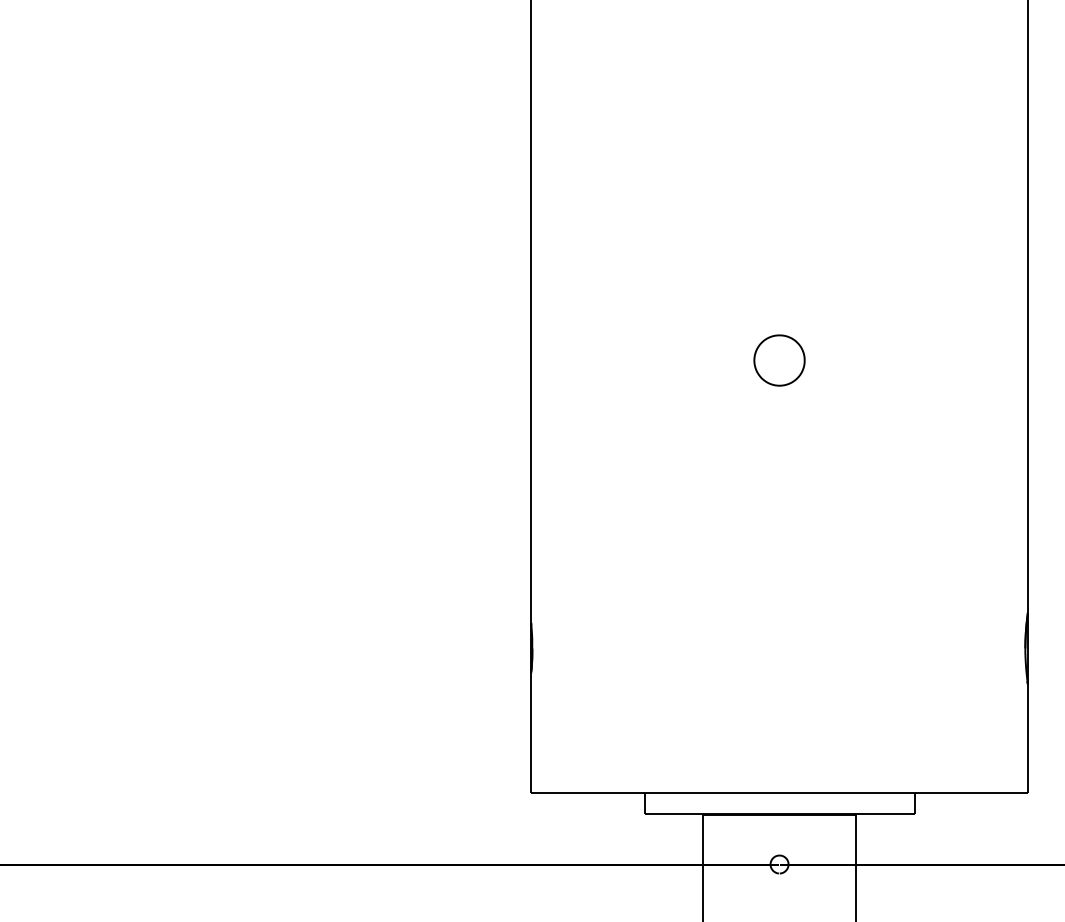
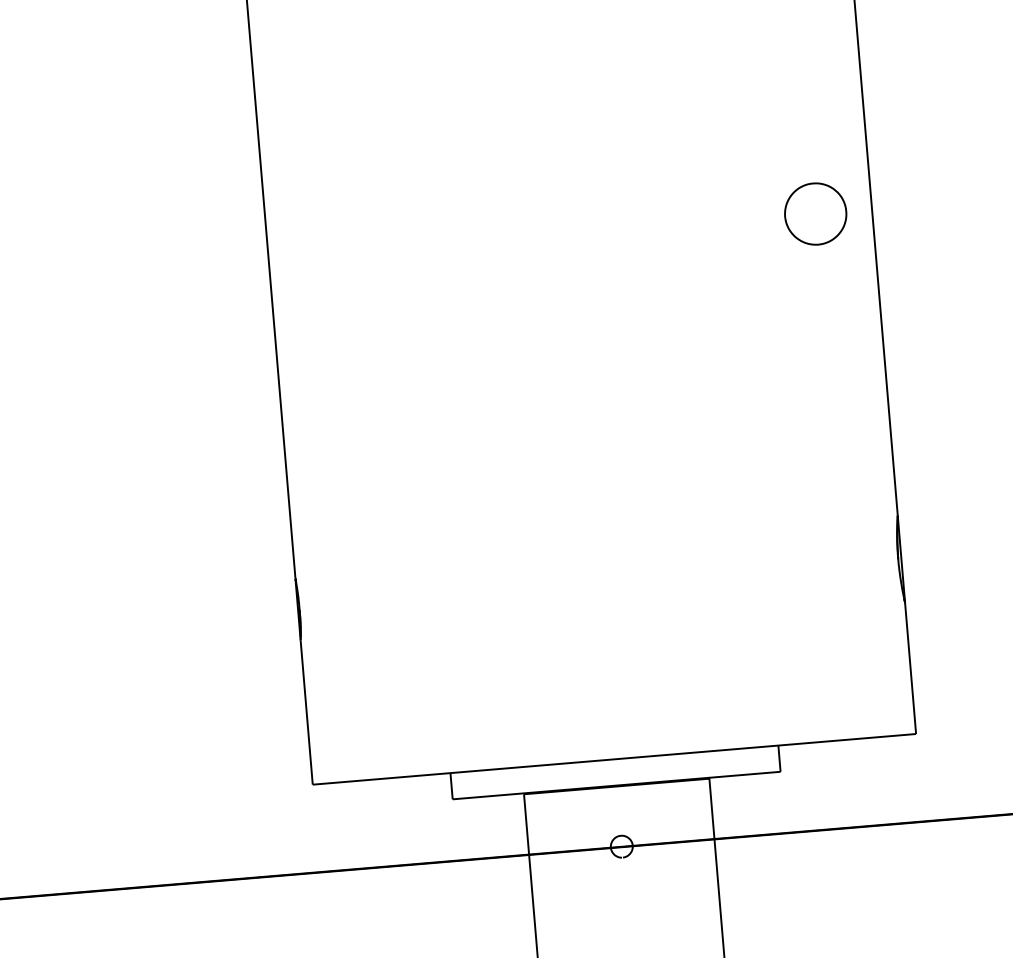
part: (779, 360) -> (815, 214), moved

